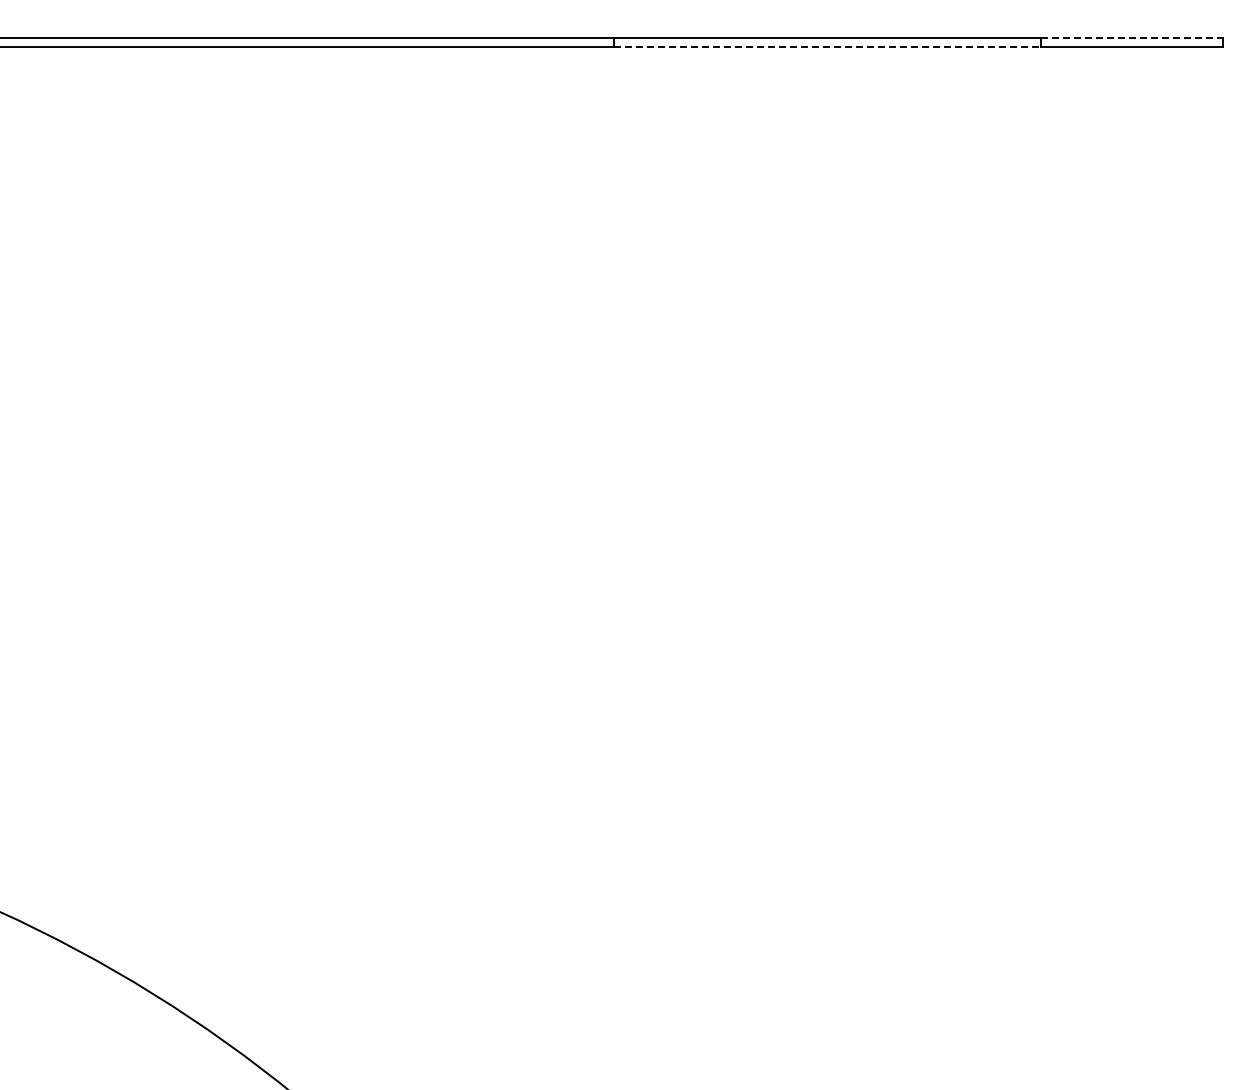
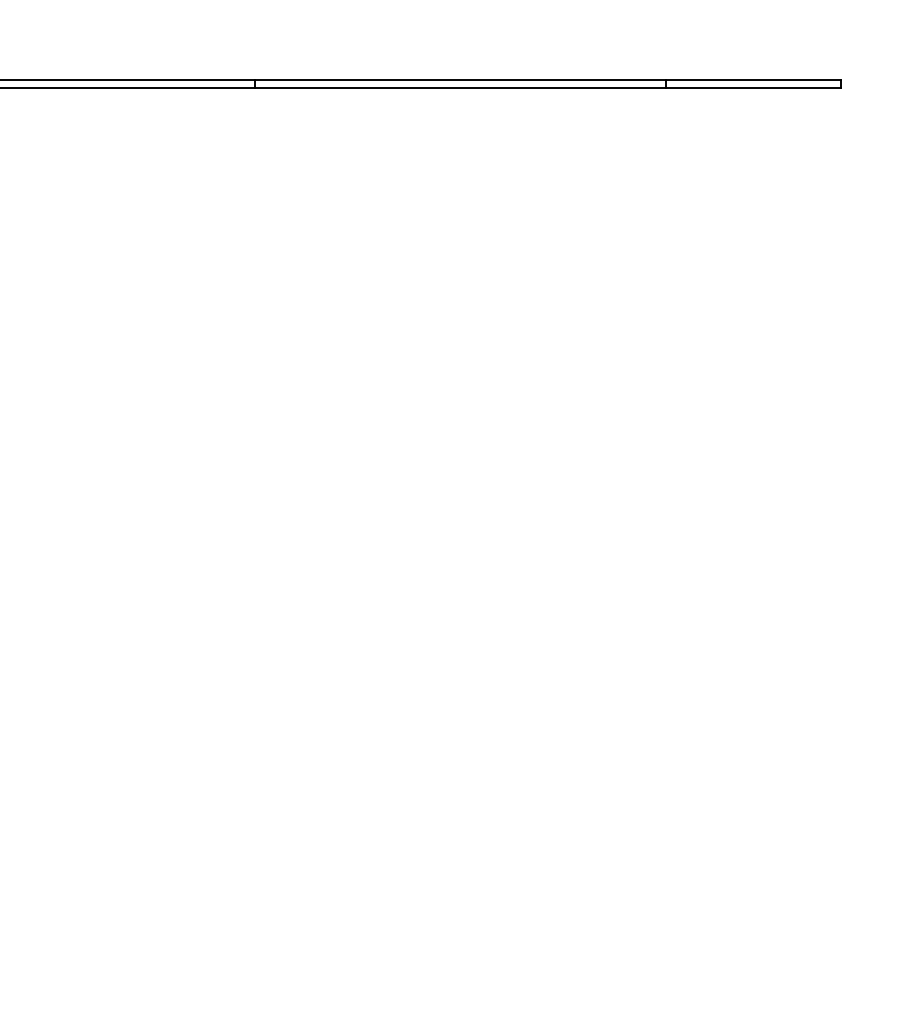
line: (1131, 38) -> (753, 80), dashed -> solid
line: (827, 47) -> (460, 88), dashed -> solid

